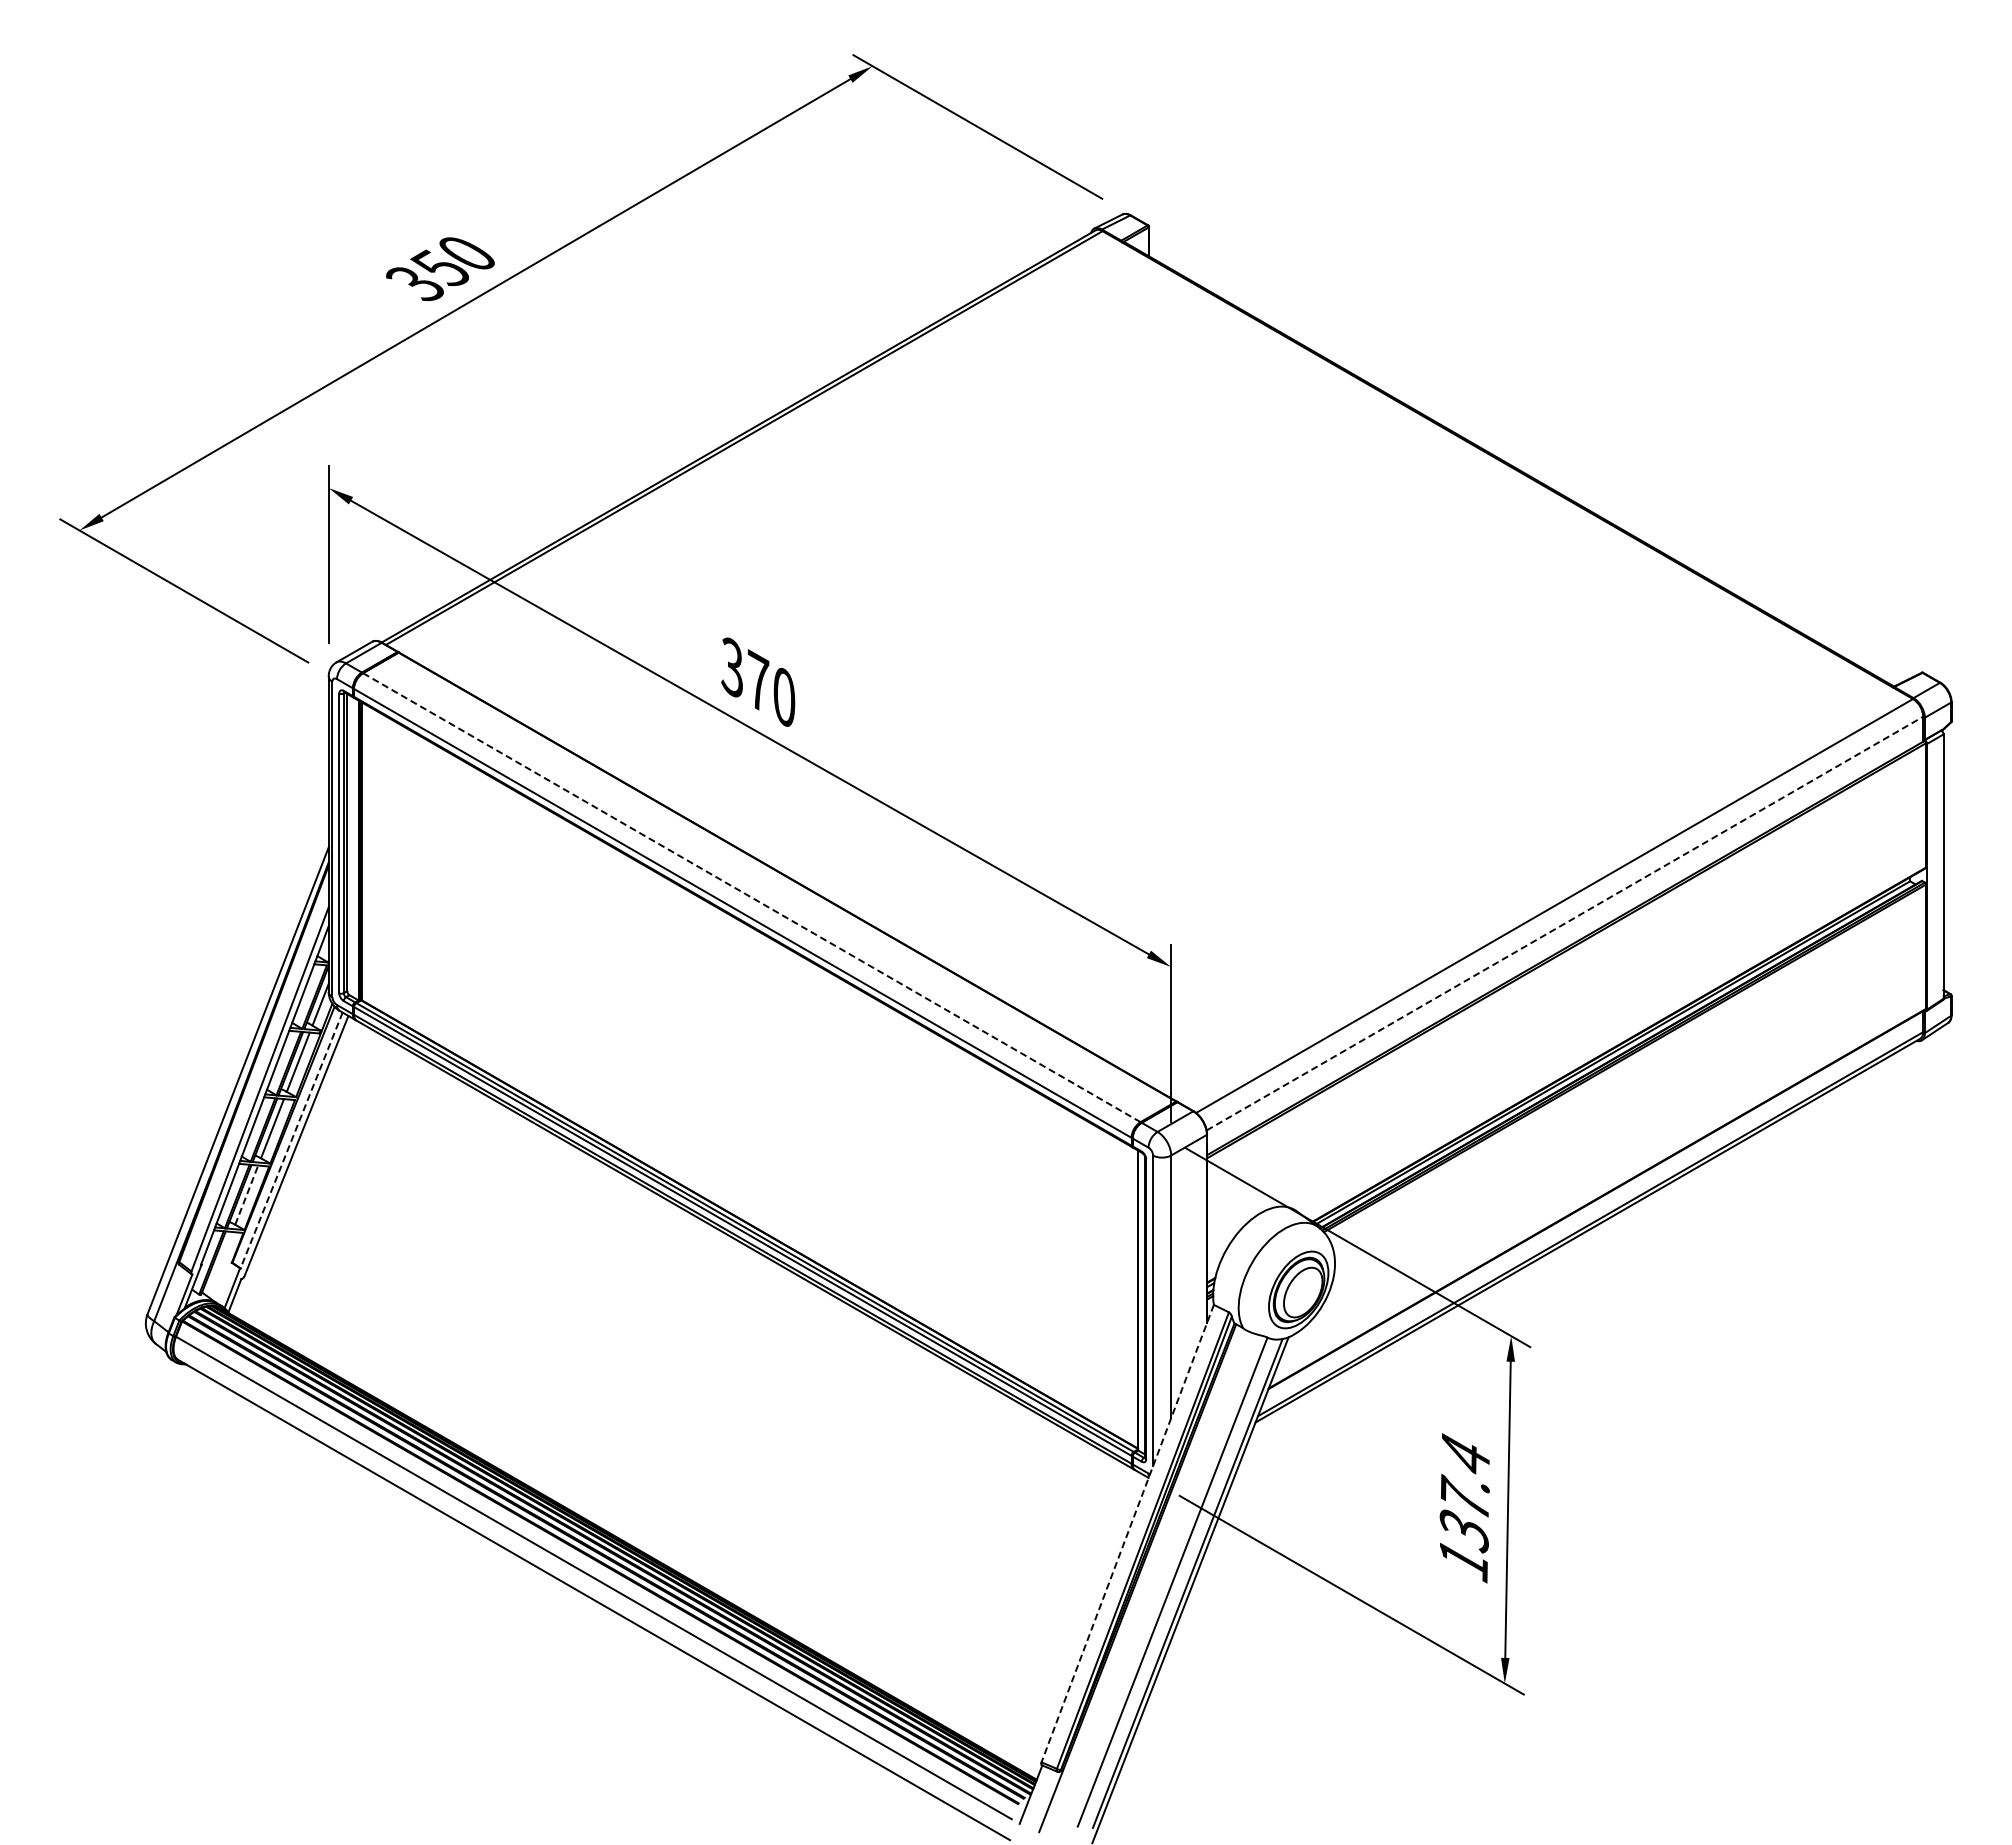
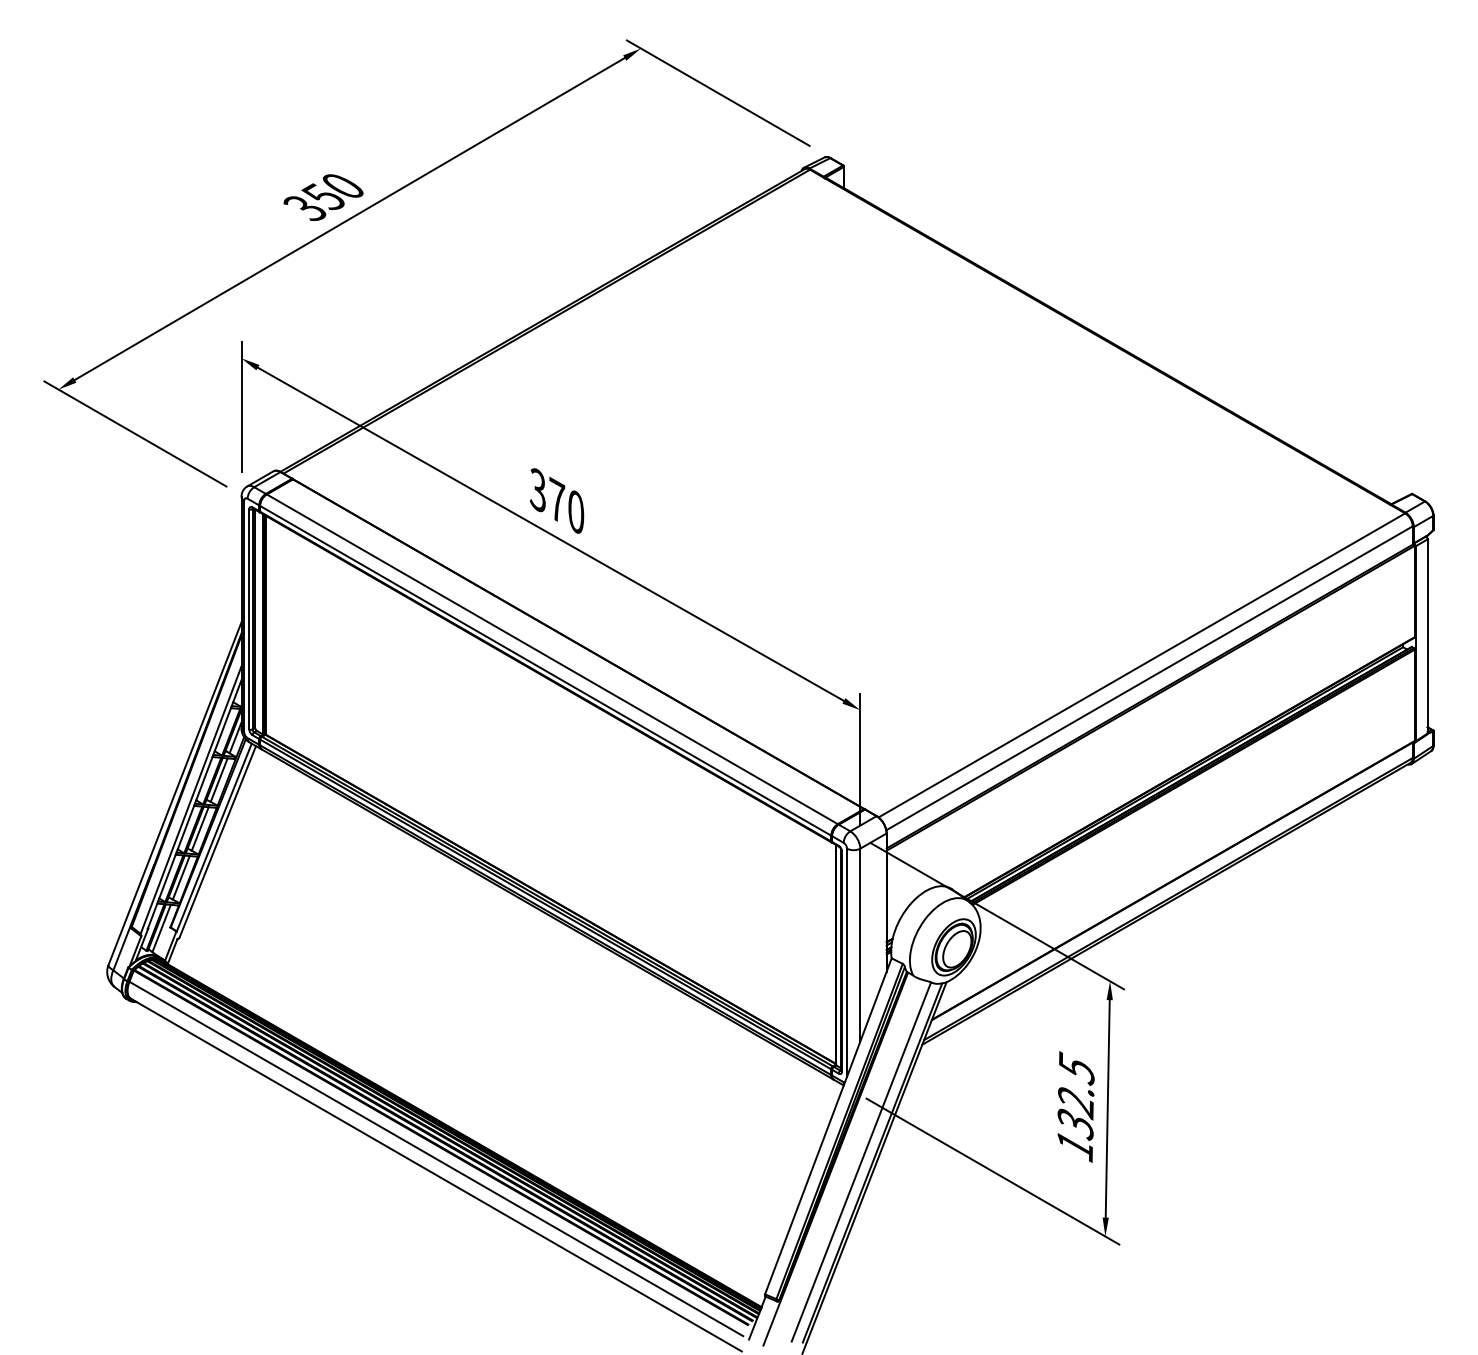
line: (751, 897) -> (552, 659), dashed -> solid
line: (1564, 923) -> (1149, 678), dashed -> solid
line: (291, 1140) -> (214, 837), dashed -> solid
line: (246, 1195) -> (181, 878), dashed -> solid
line: (219, 1264) -> (161, 928), added
text: (1465, 1478) -> (1076, 1085), 137.4 -> 132.5
line: (1127, 1534) -> (828, 1127), dashed -> solid

